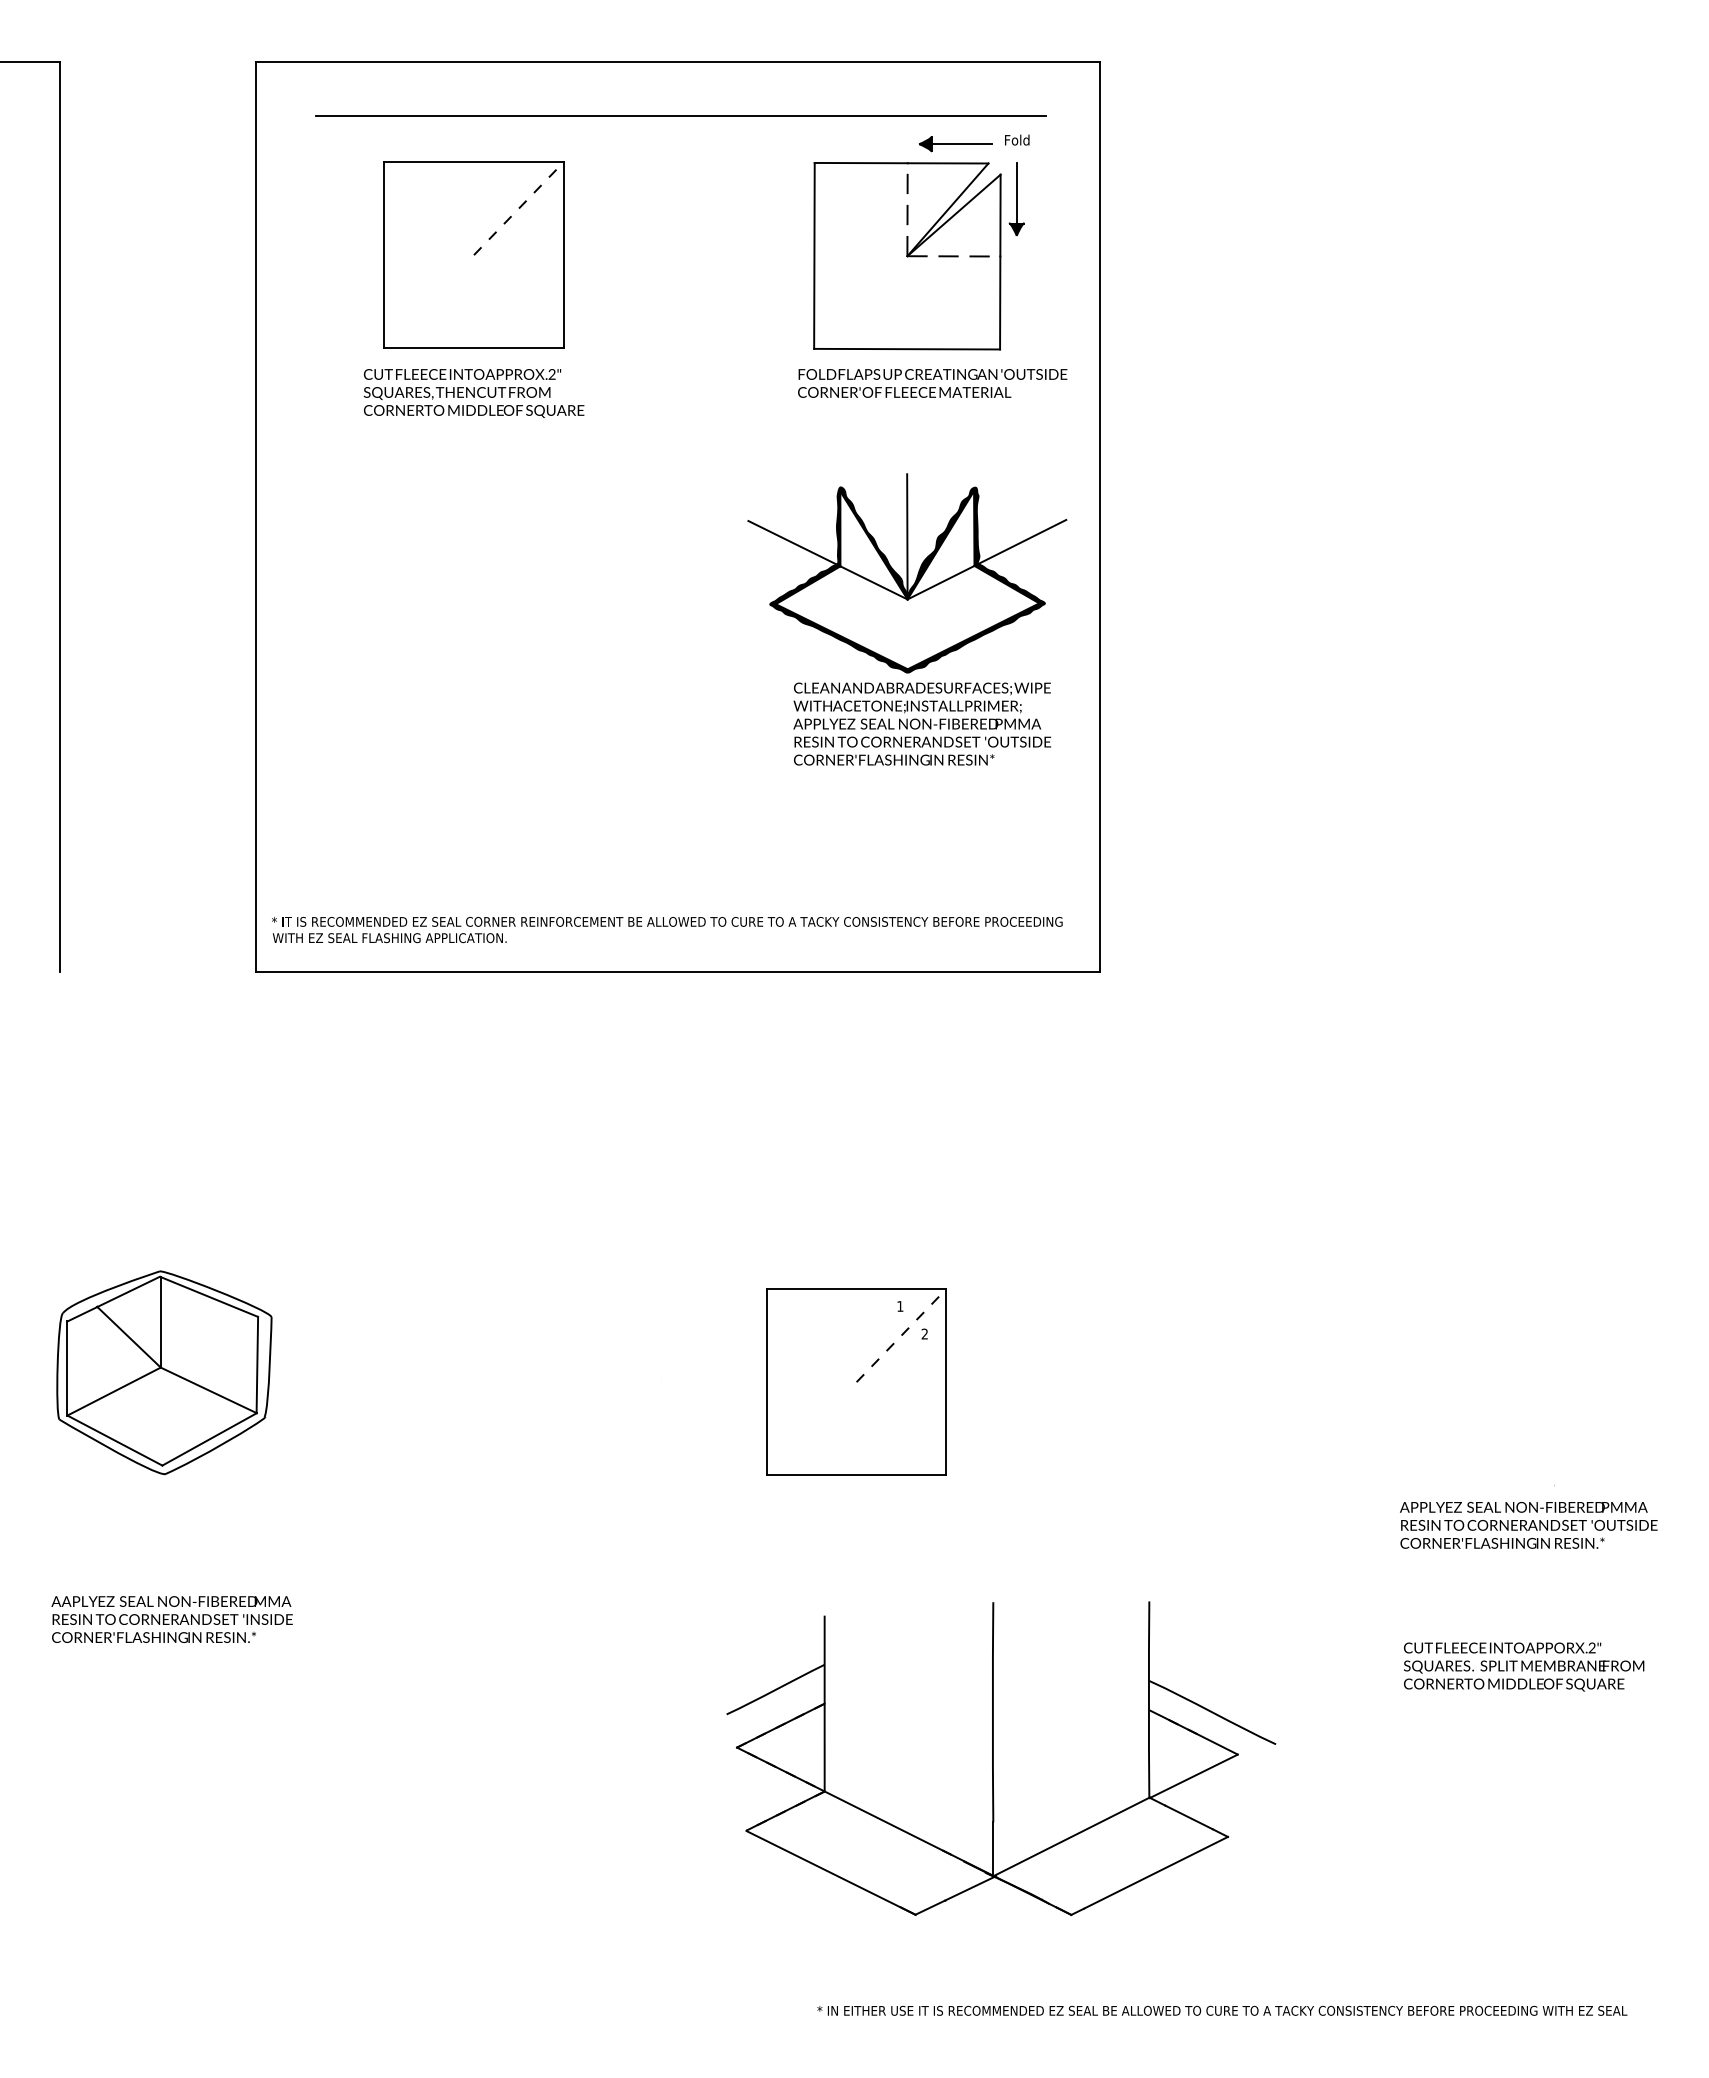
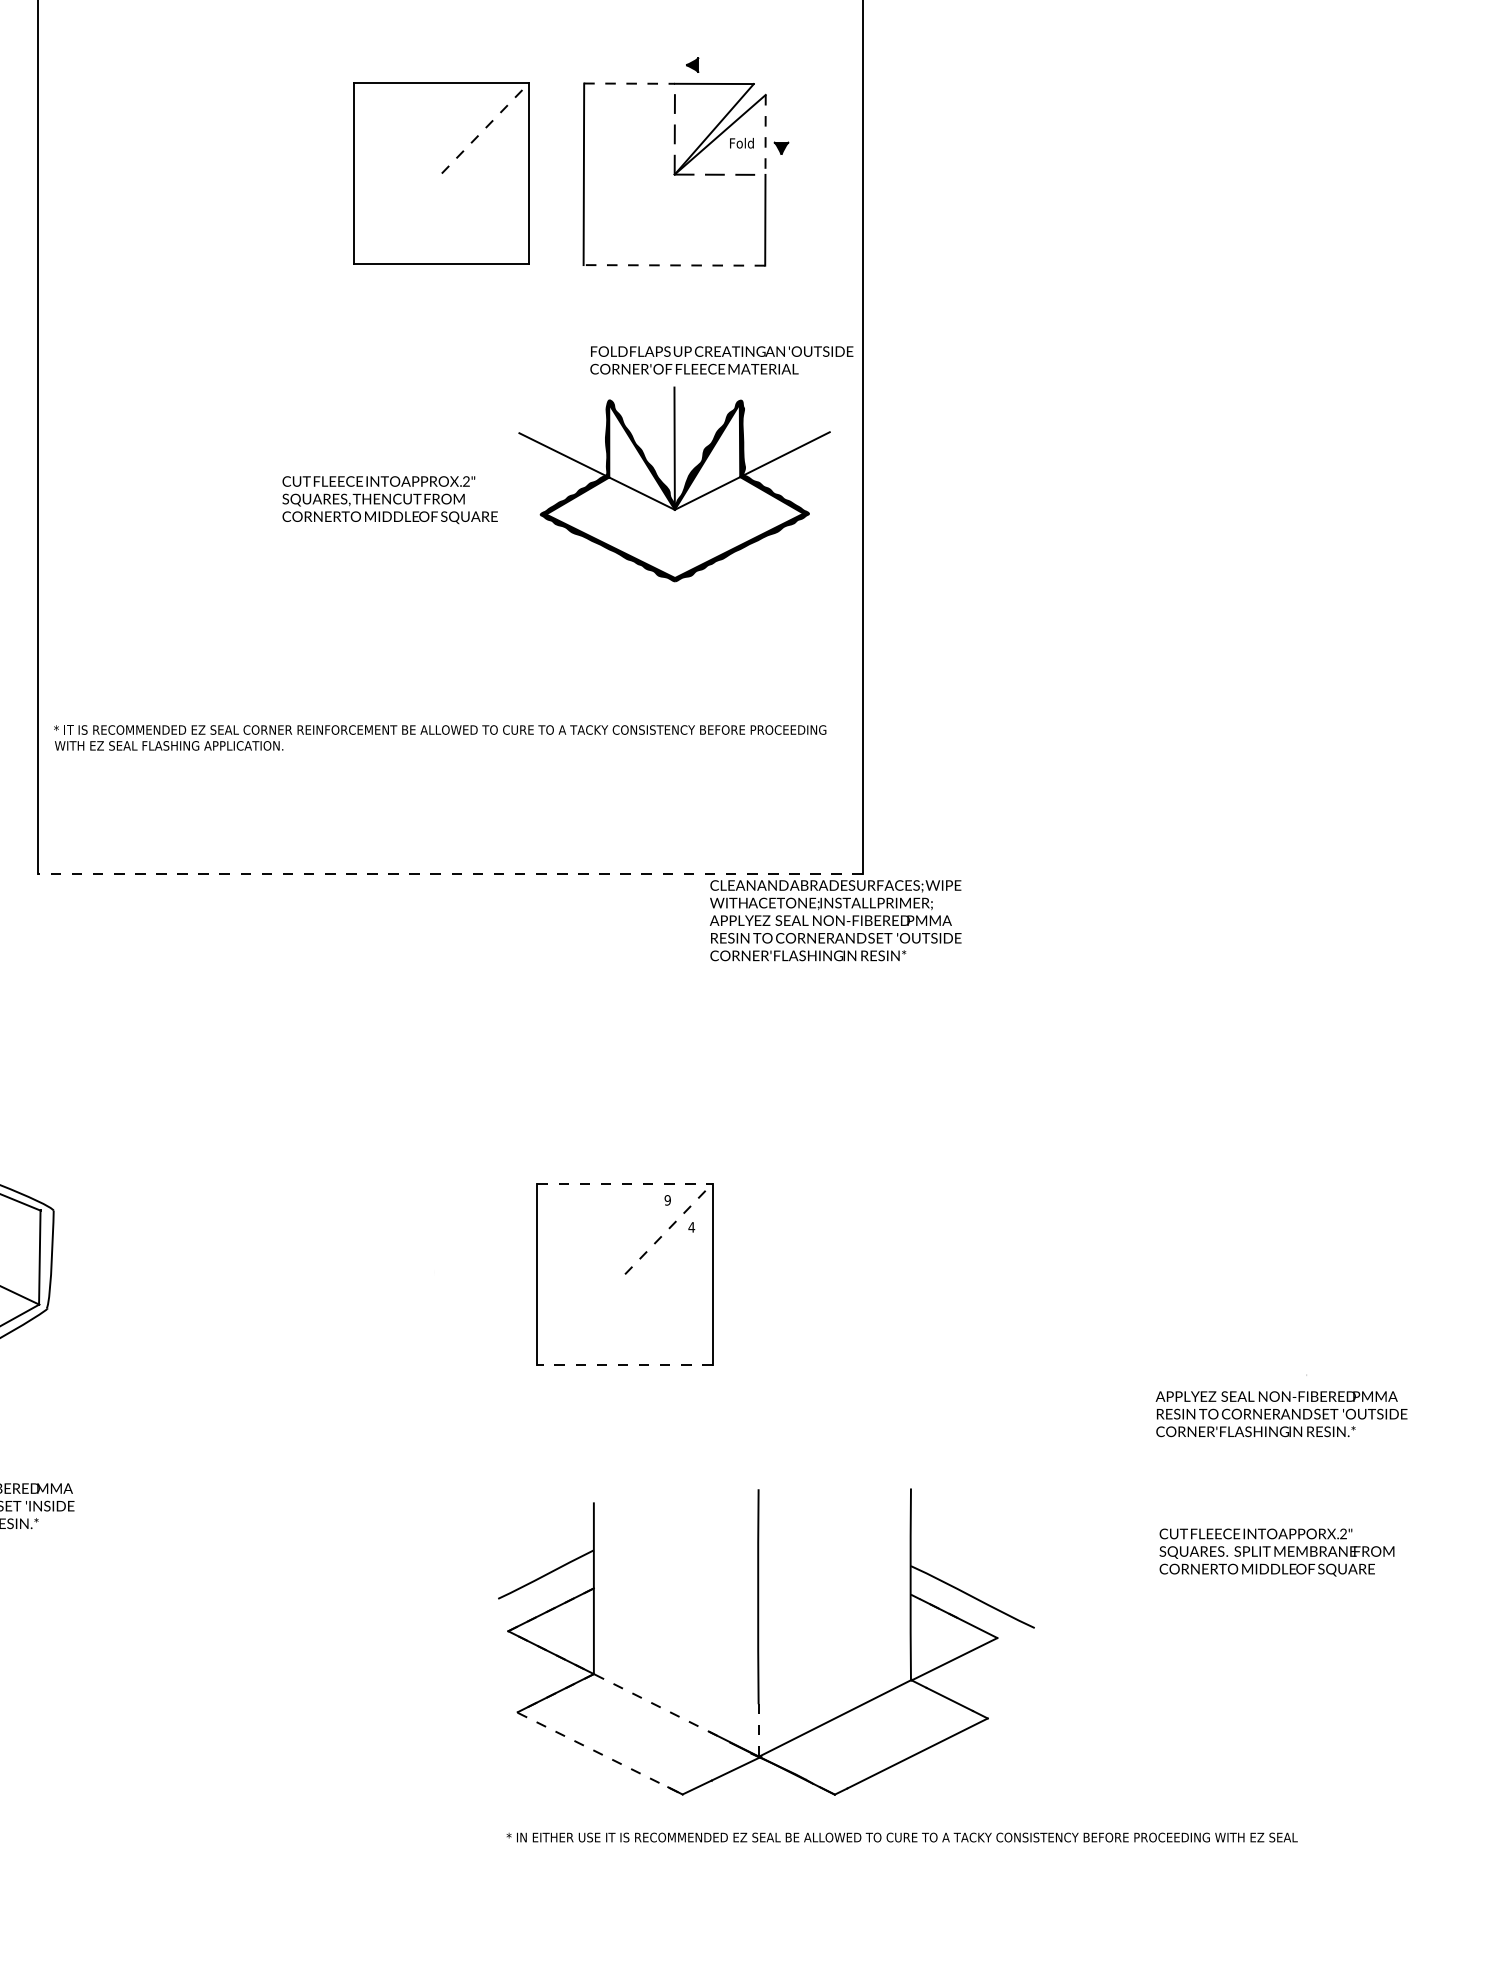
line: (680, 115) -> (453, 37), removed
text: (1017, 139) -> (742, 142), moved
line: (961, 144) -> (727, 65), removed
line: (861, 163) -> (629, 84), solid -> dashed
line: (1016, 193) -> (781, 113), removed
line: (1000, 215) -> (765, 134), solid -> dashed
part: (473, 254) -> (441, 172), moved
line: (907, 349) -> (674, 265), solid -> dashed
text: (932, 383) -> (721, 360), moved
text: (473, 393) -> (389, 500), moved
text: (922, 723) -> (835, 920), moved
text: (667, 930) -> (440, 738), moved
line: (677, 972) -> (450, 874), solid -> dashed
line: (856, 1289) -> (624, 1183), solid -> dashed
text: (900, 1306) -> (667, 1200), 1 -> 9
text: (924, 1333) -> (691, 1226), 2 -> 4
line: (856, 1475) -> (624, 1365), solid -> dashed
line: (887, 1823) -> (655, 1705), solid -> dashed
line: (993, 1849) -> (758, 1730), solid -> dashed
line: (831, 1873) -> (600, 1754), solid -> dashed
text: (1222, 2010) -> (902, 1837), moved

